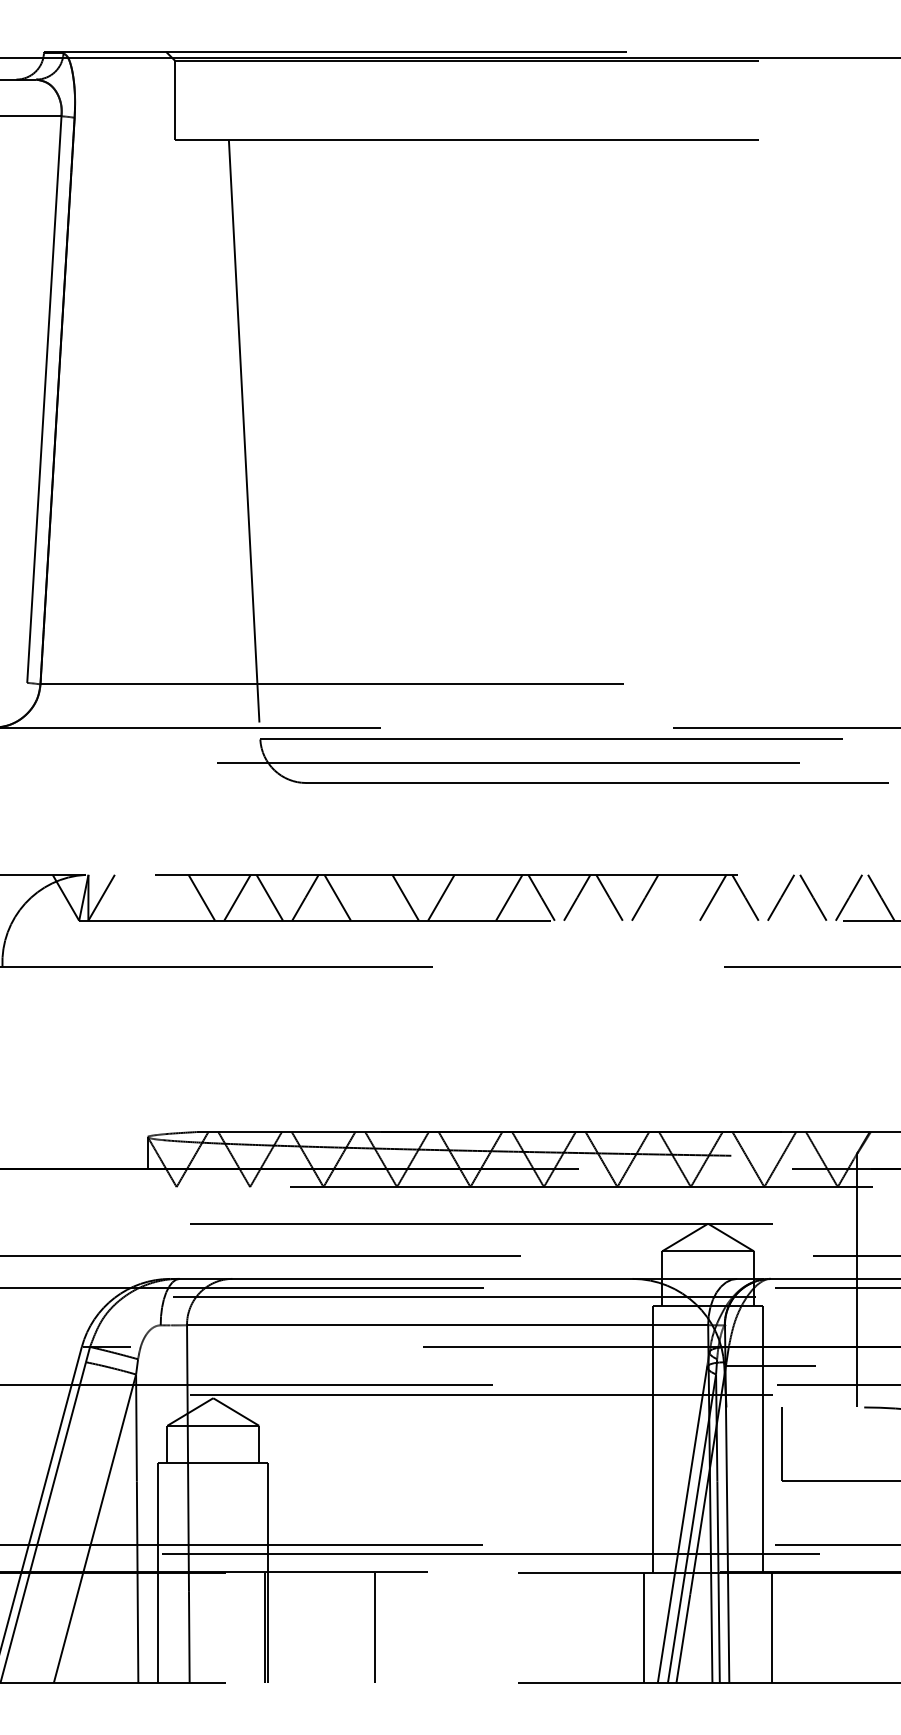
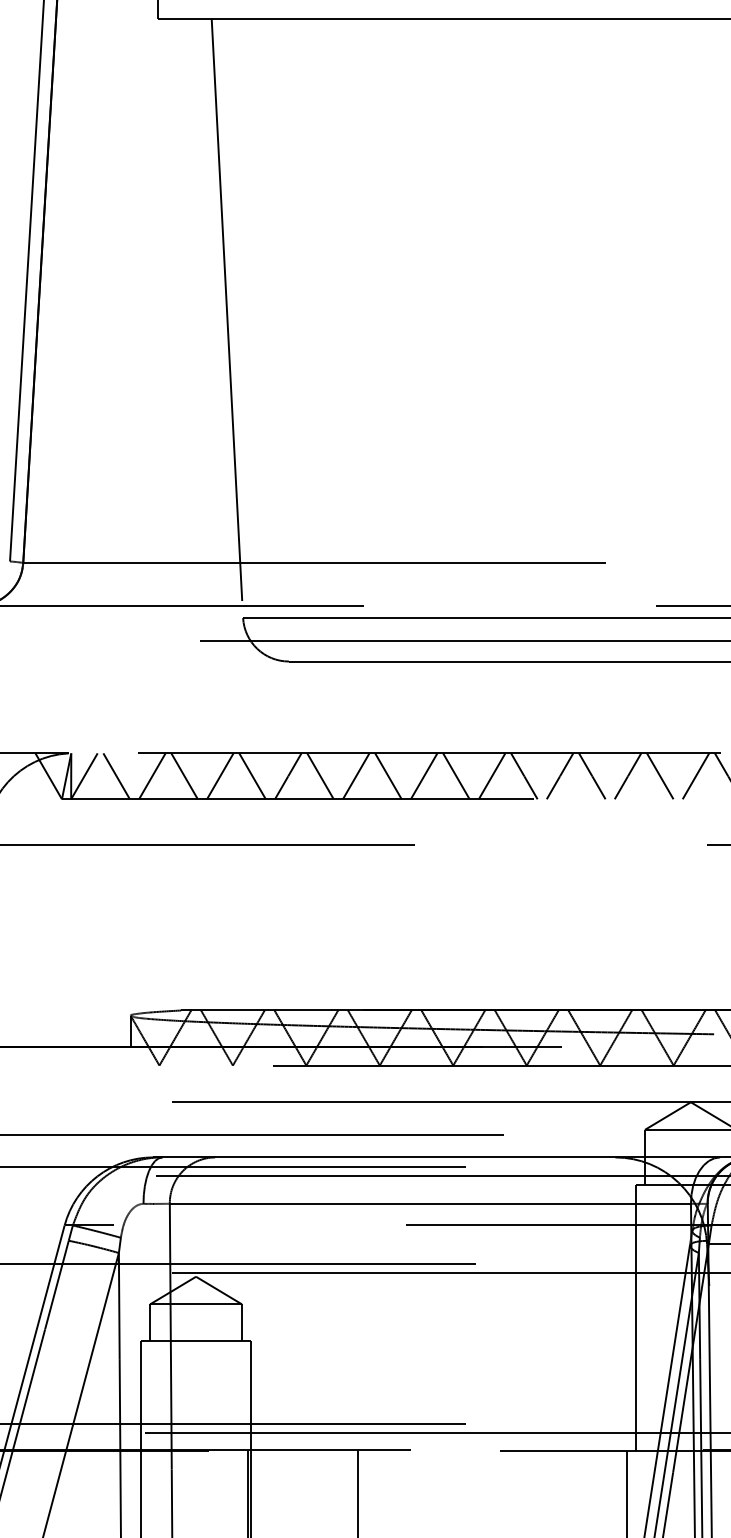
line: (133, 897) -> (116, 776), added
line: (169, 897) -> (152, 776), added
line: (373, 897) -> (356, 776), added
line: (473, 897) -> (456, 776), added
line: (677, 897) -> (660, 776), added

